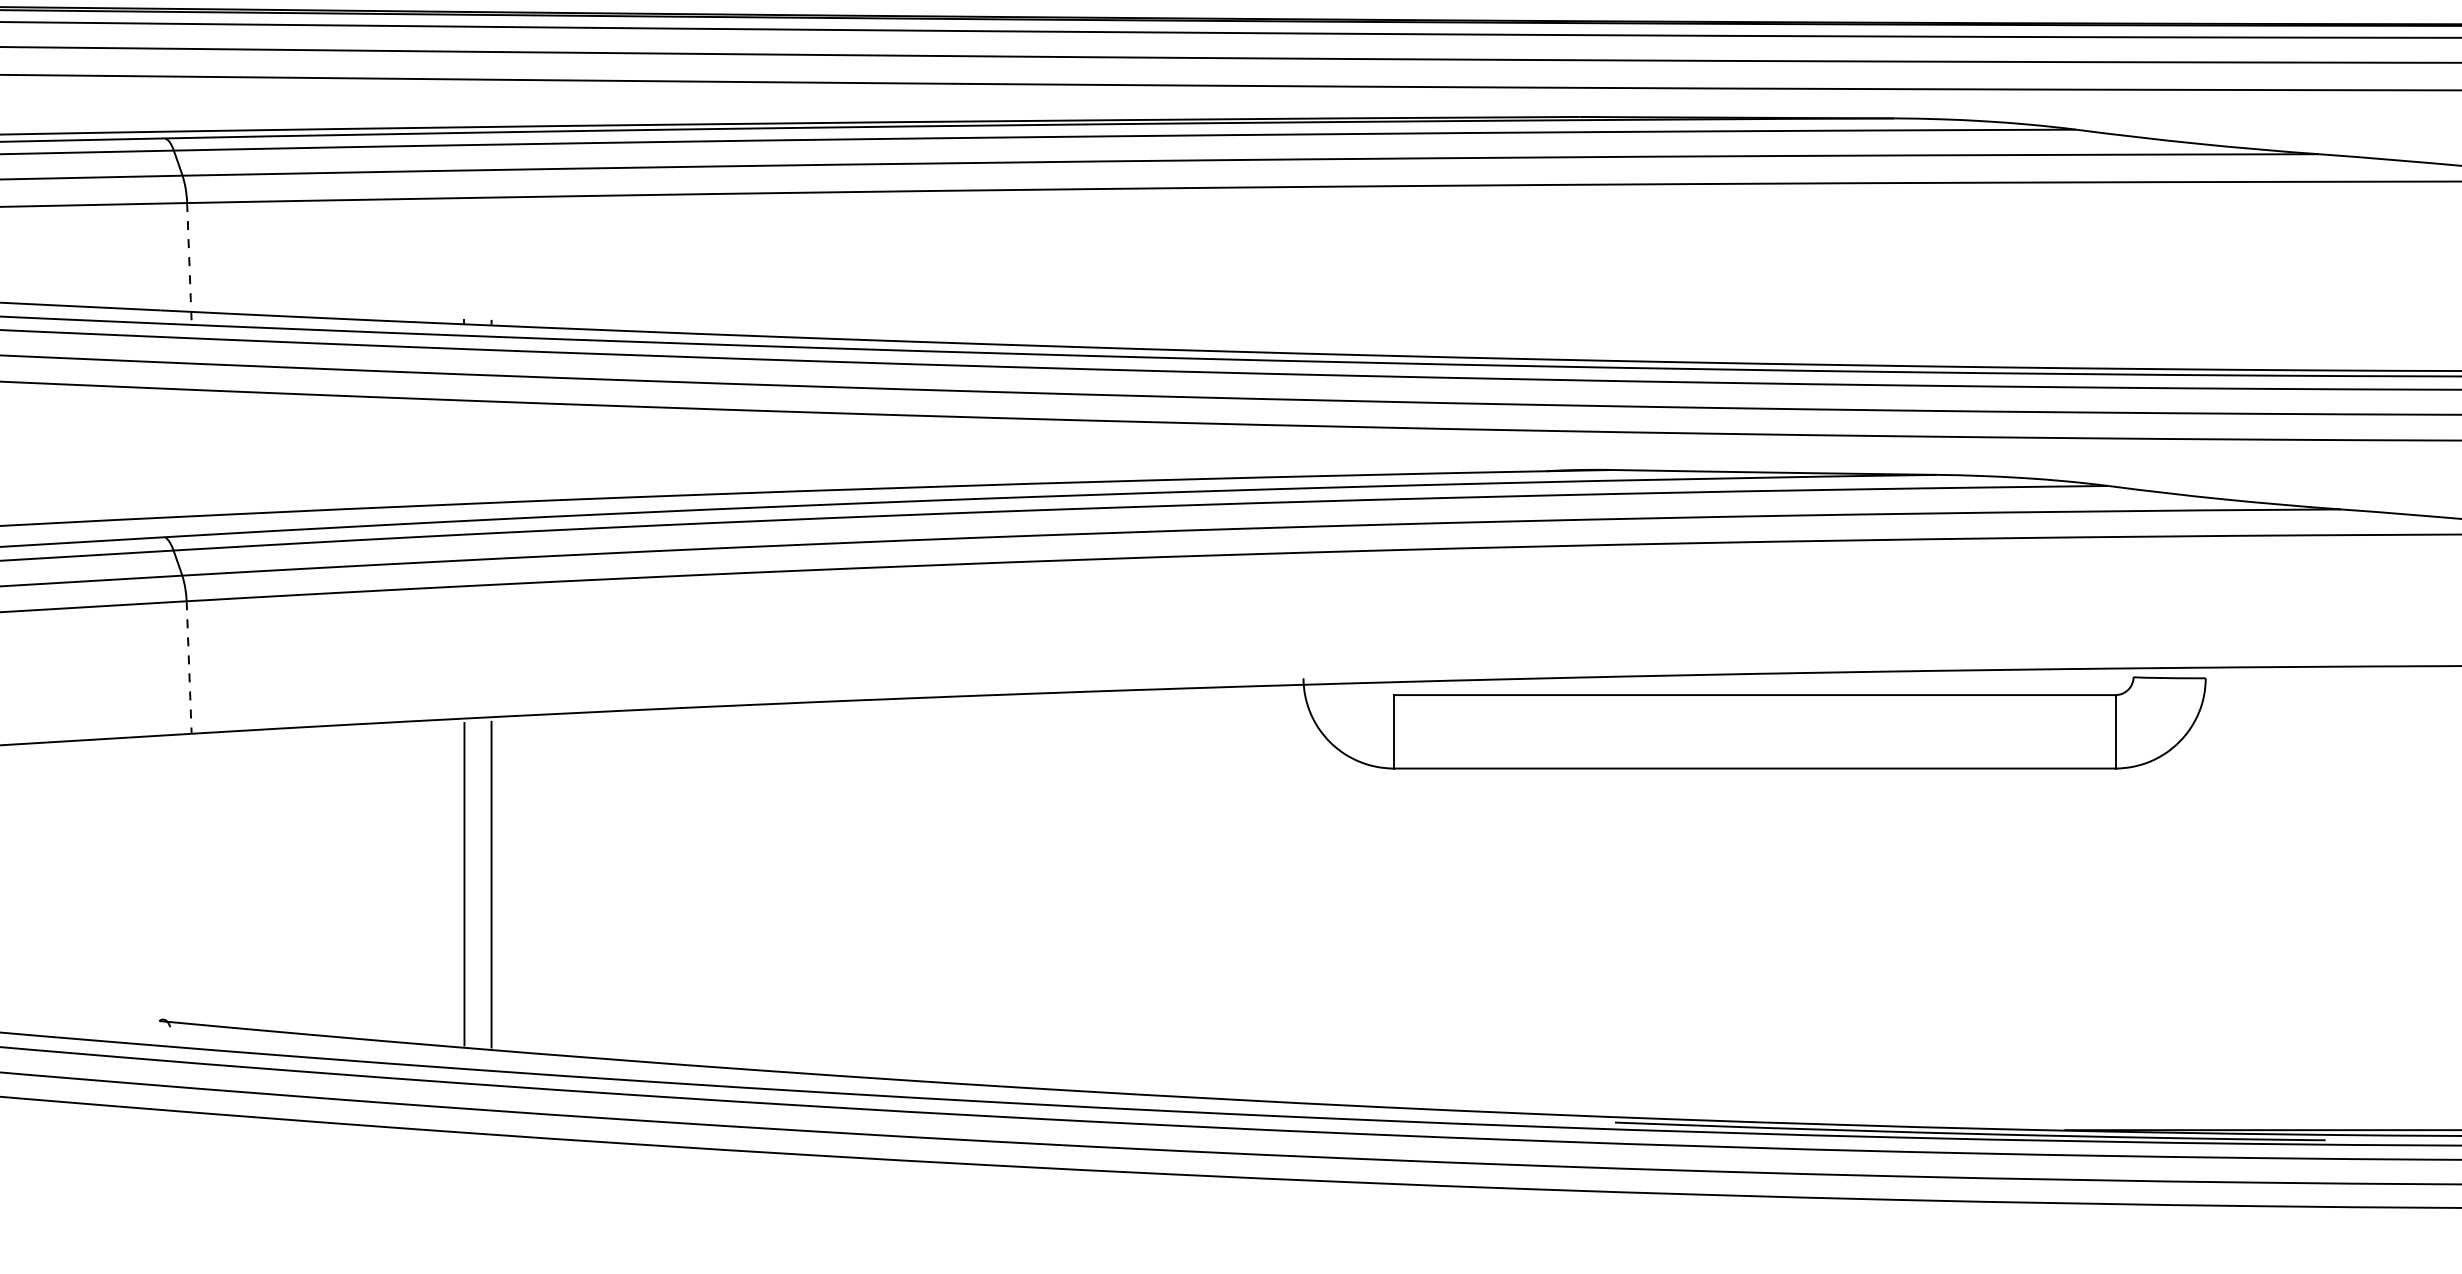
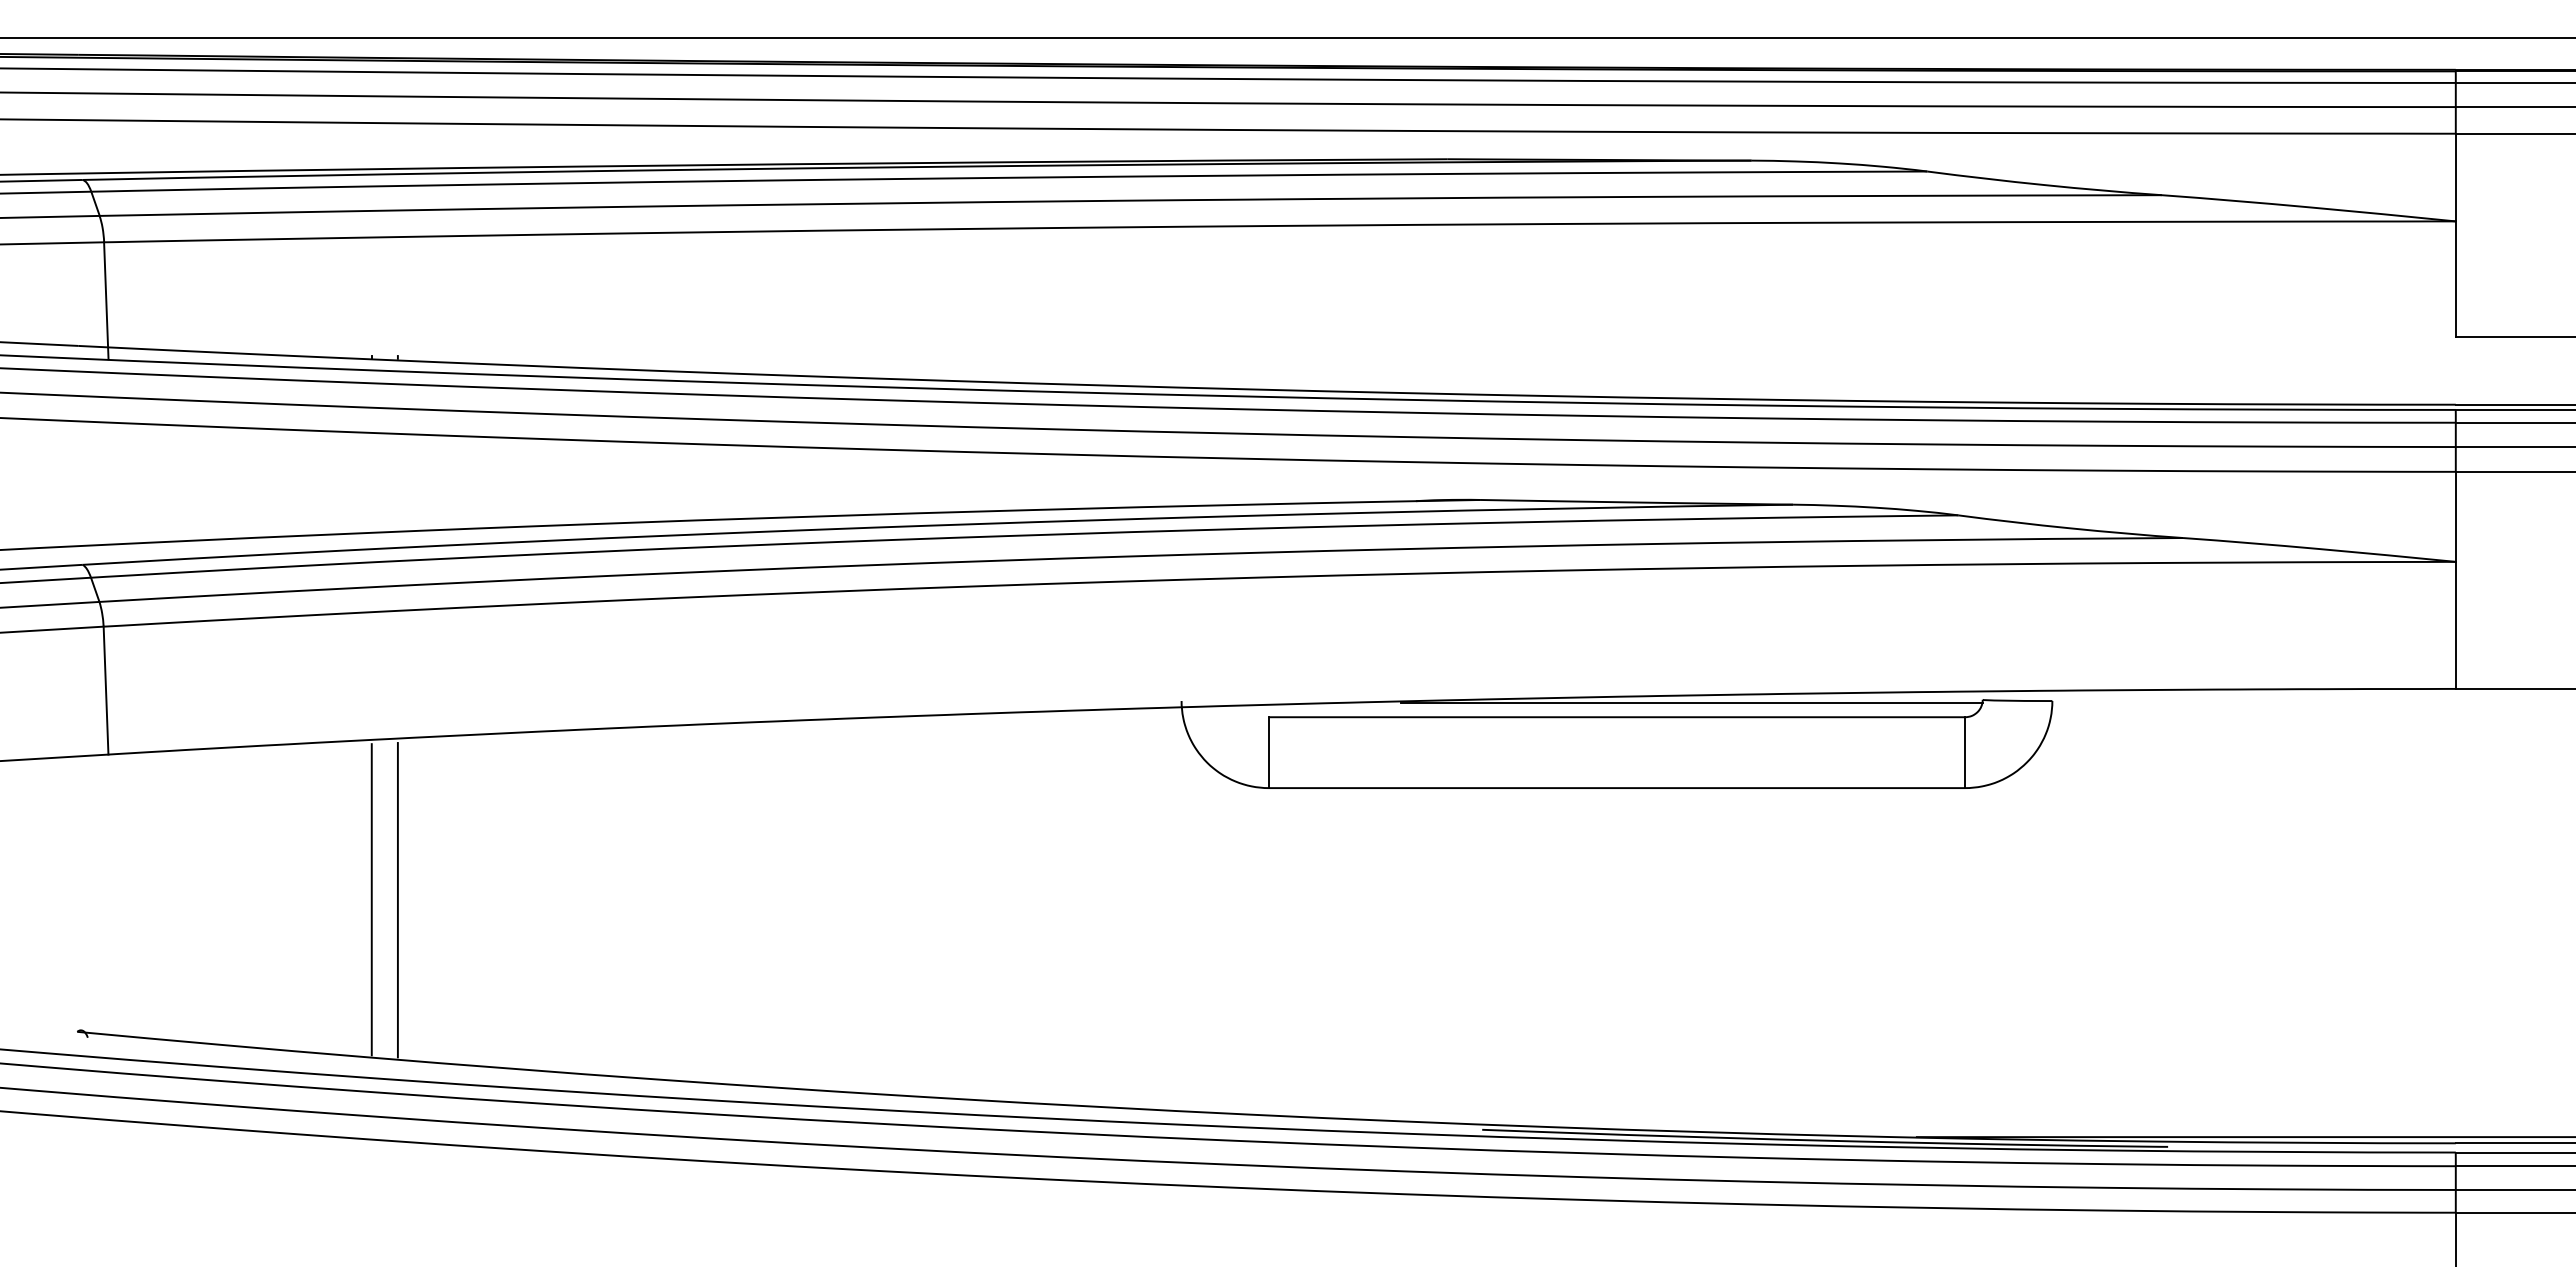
line: (189, 263) -> (106, 300), dashed -> solid
line: (189, 668) -> (106, 691), dashed -> solid
line: (1831, 679) -> (1691, 702), added

